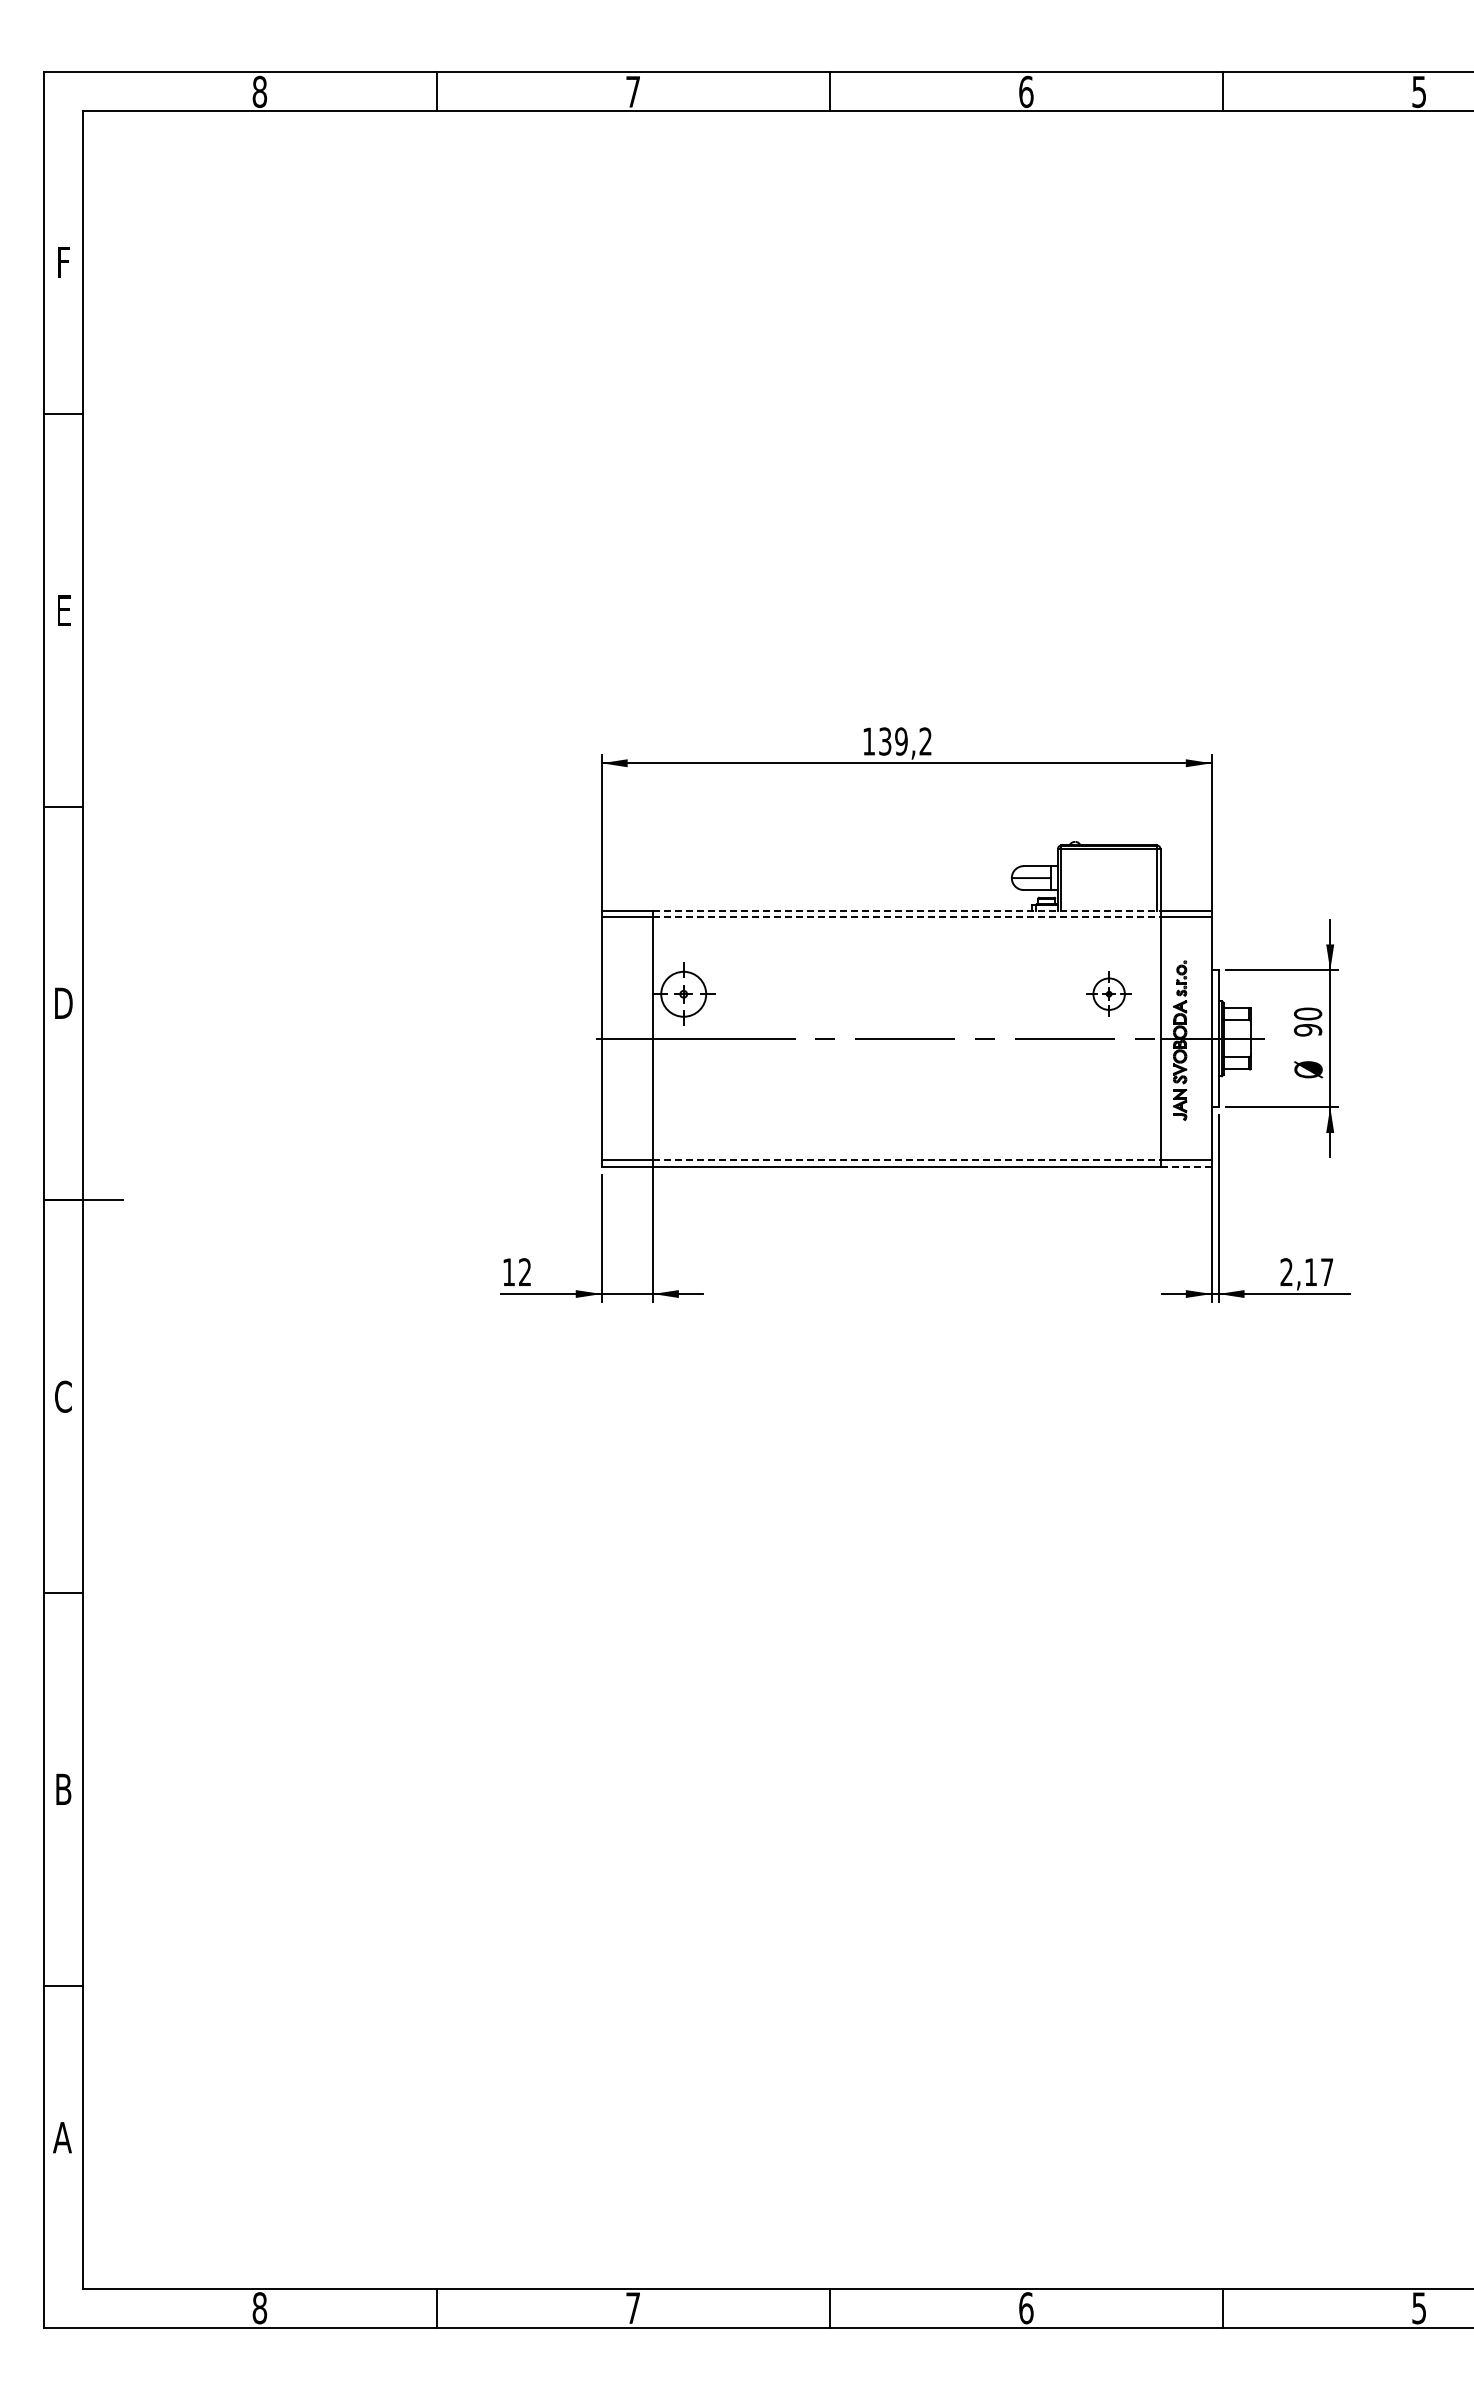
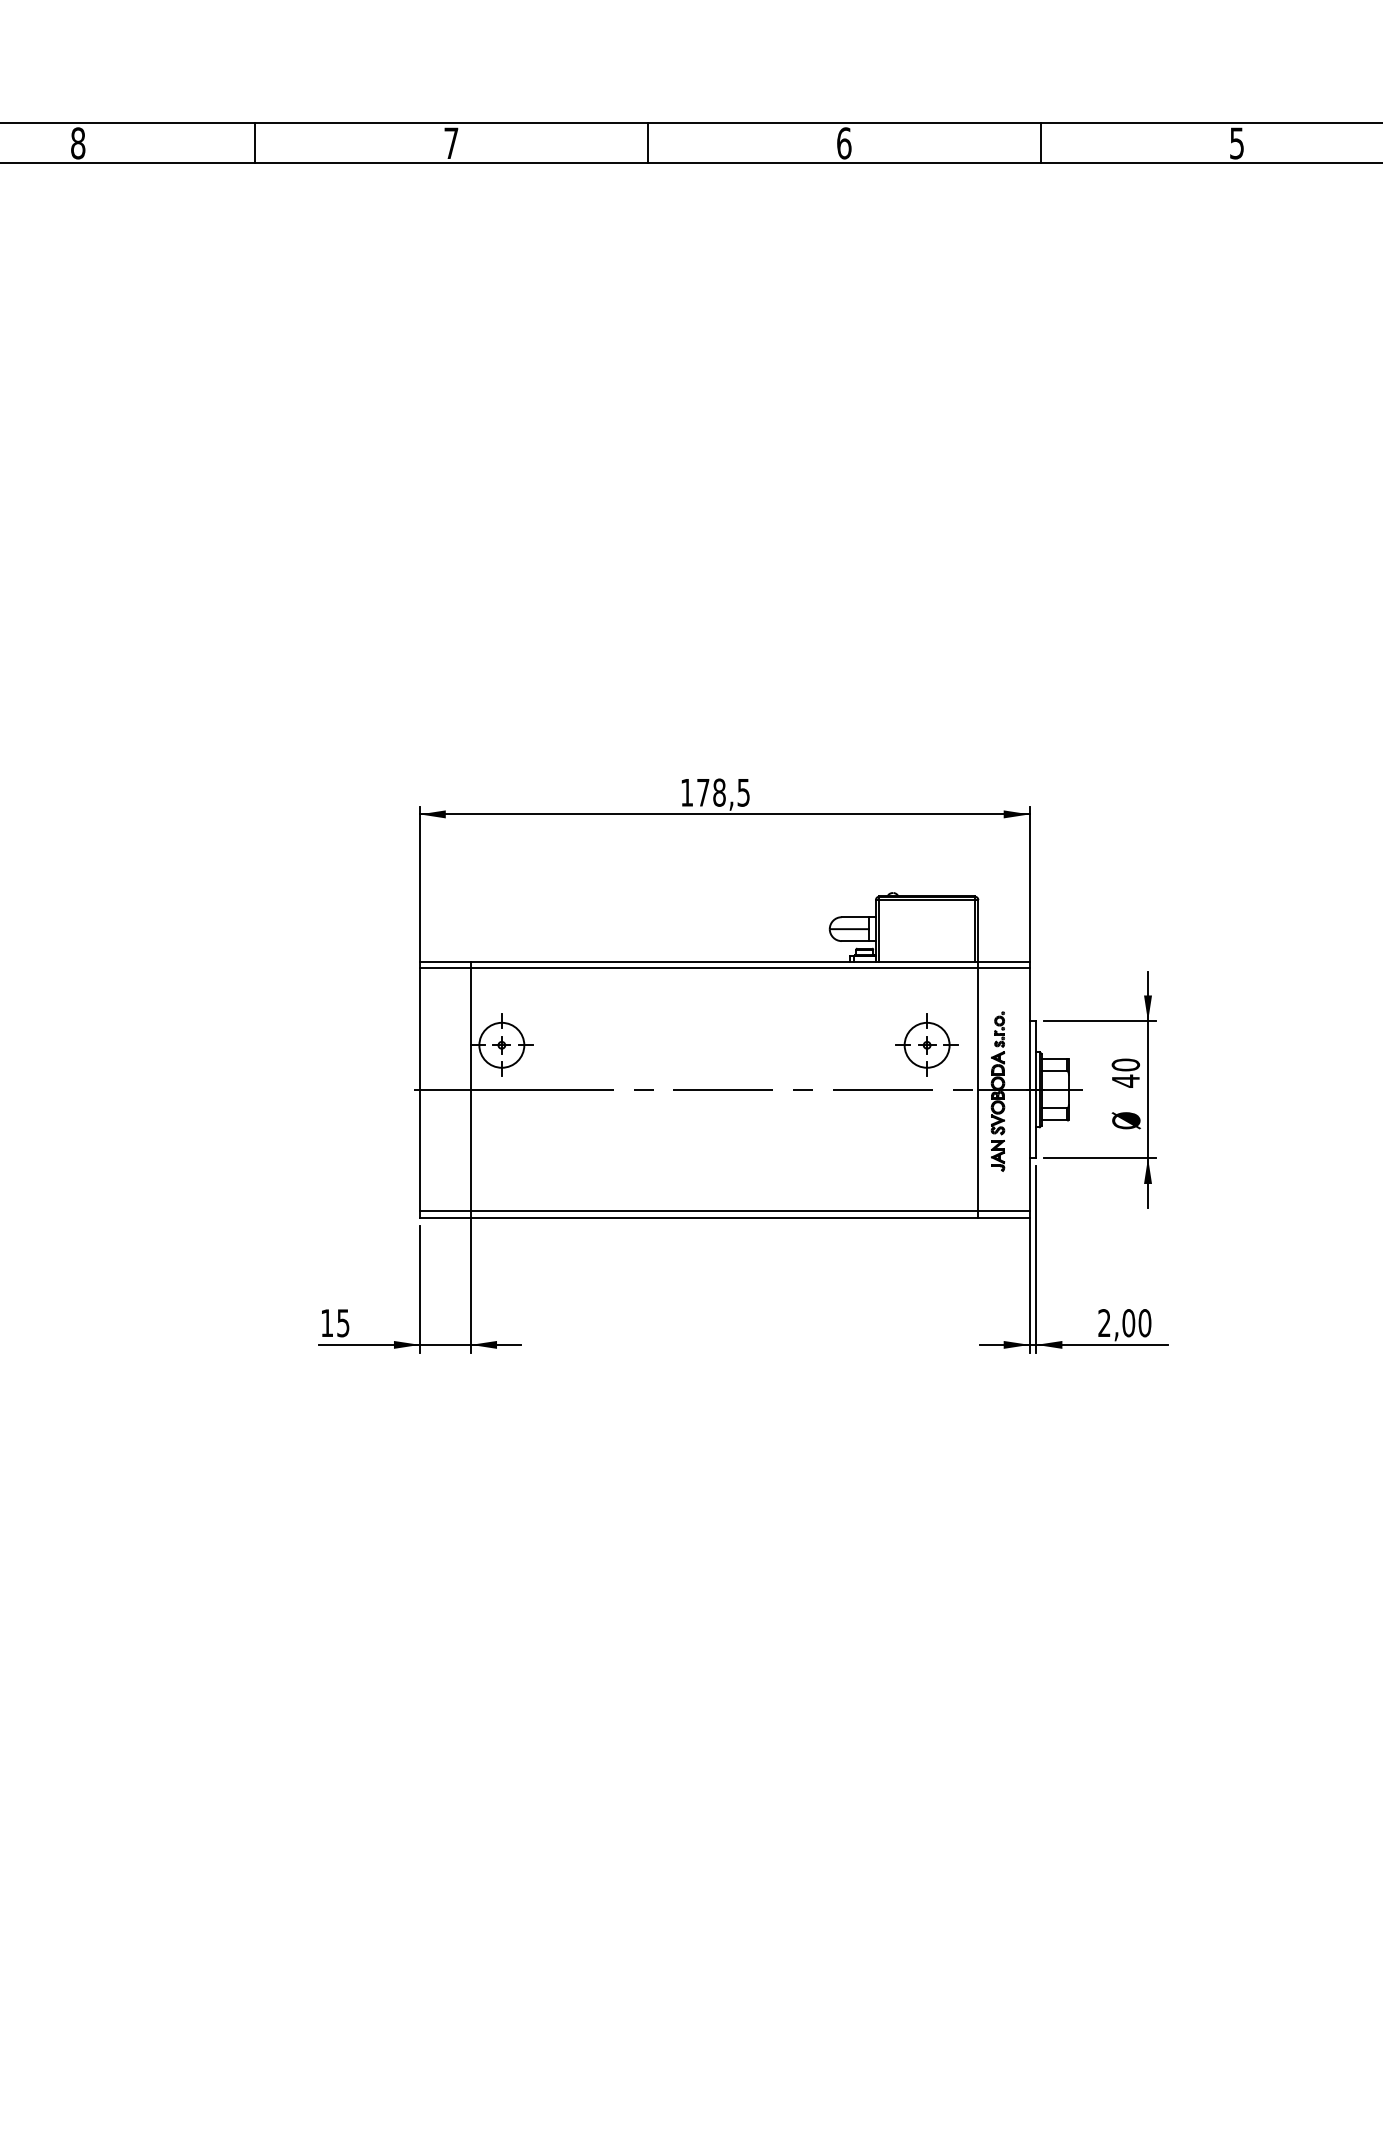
text: (905, 741) -> (723, 792), 139,2 -> 178,5
line: (906, 910) -> (724, 961), dashed -> solid
line: (906, 917) -> (724, 968), dashed -> solid
part: (1108, 993) -> (926, 1044), size x1.43
text: (1307, 1029) -> (1125, 1080), 90 -> 40
line: (906, 1160) -> (724, 1211), dashed -> solid
line: (1186, 1166) -> (1004, 1217), dashed -> solid
text: (525, 1272) -> (343, 1323), 12 -> 15
text: (1318, 1272) -> (1136, 1323), 2,17 -> 2,00

